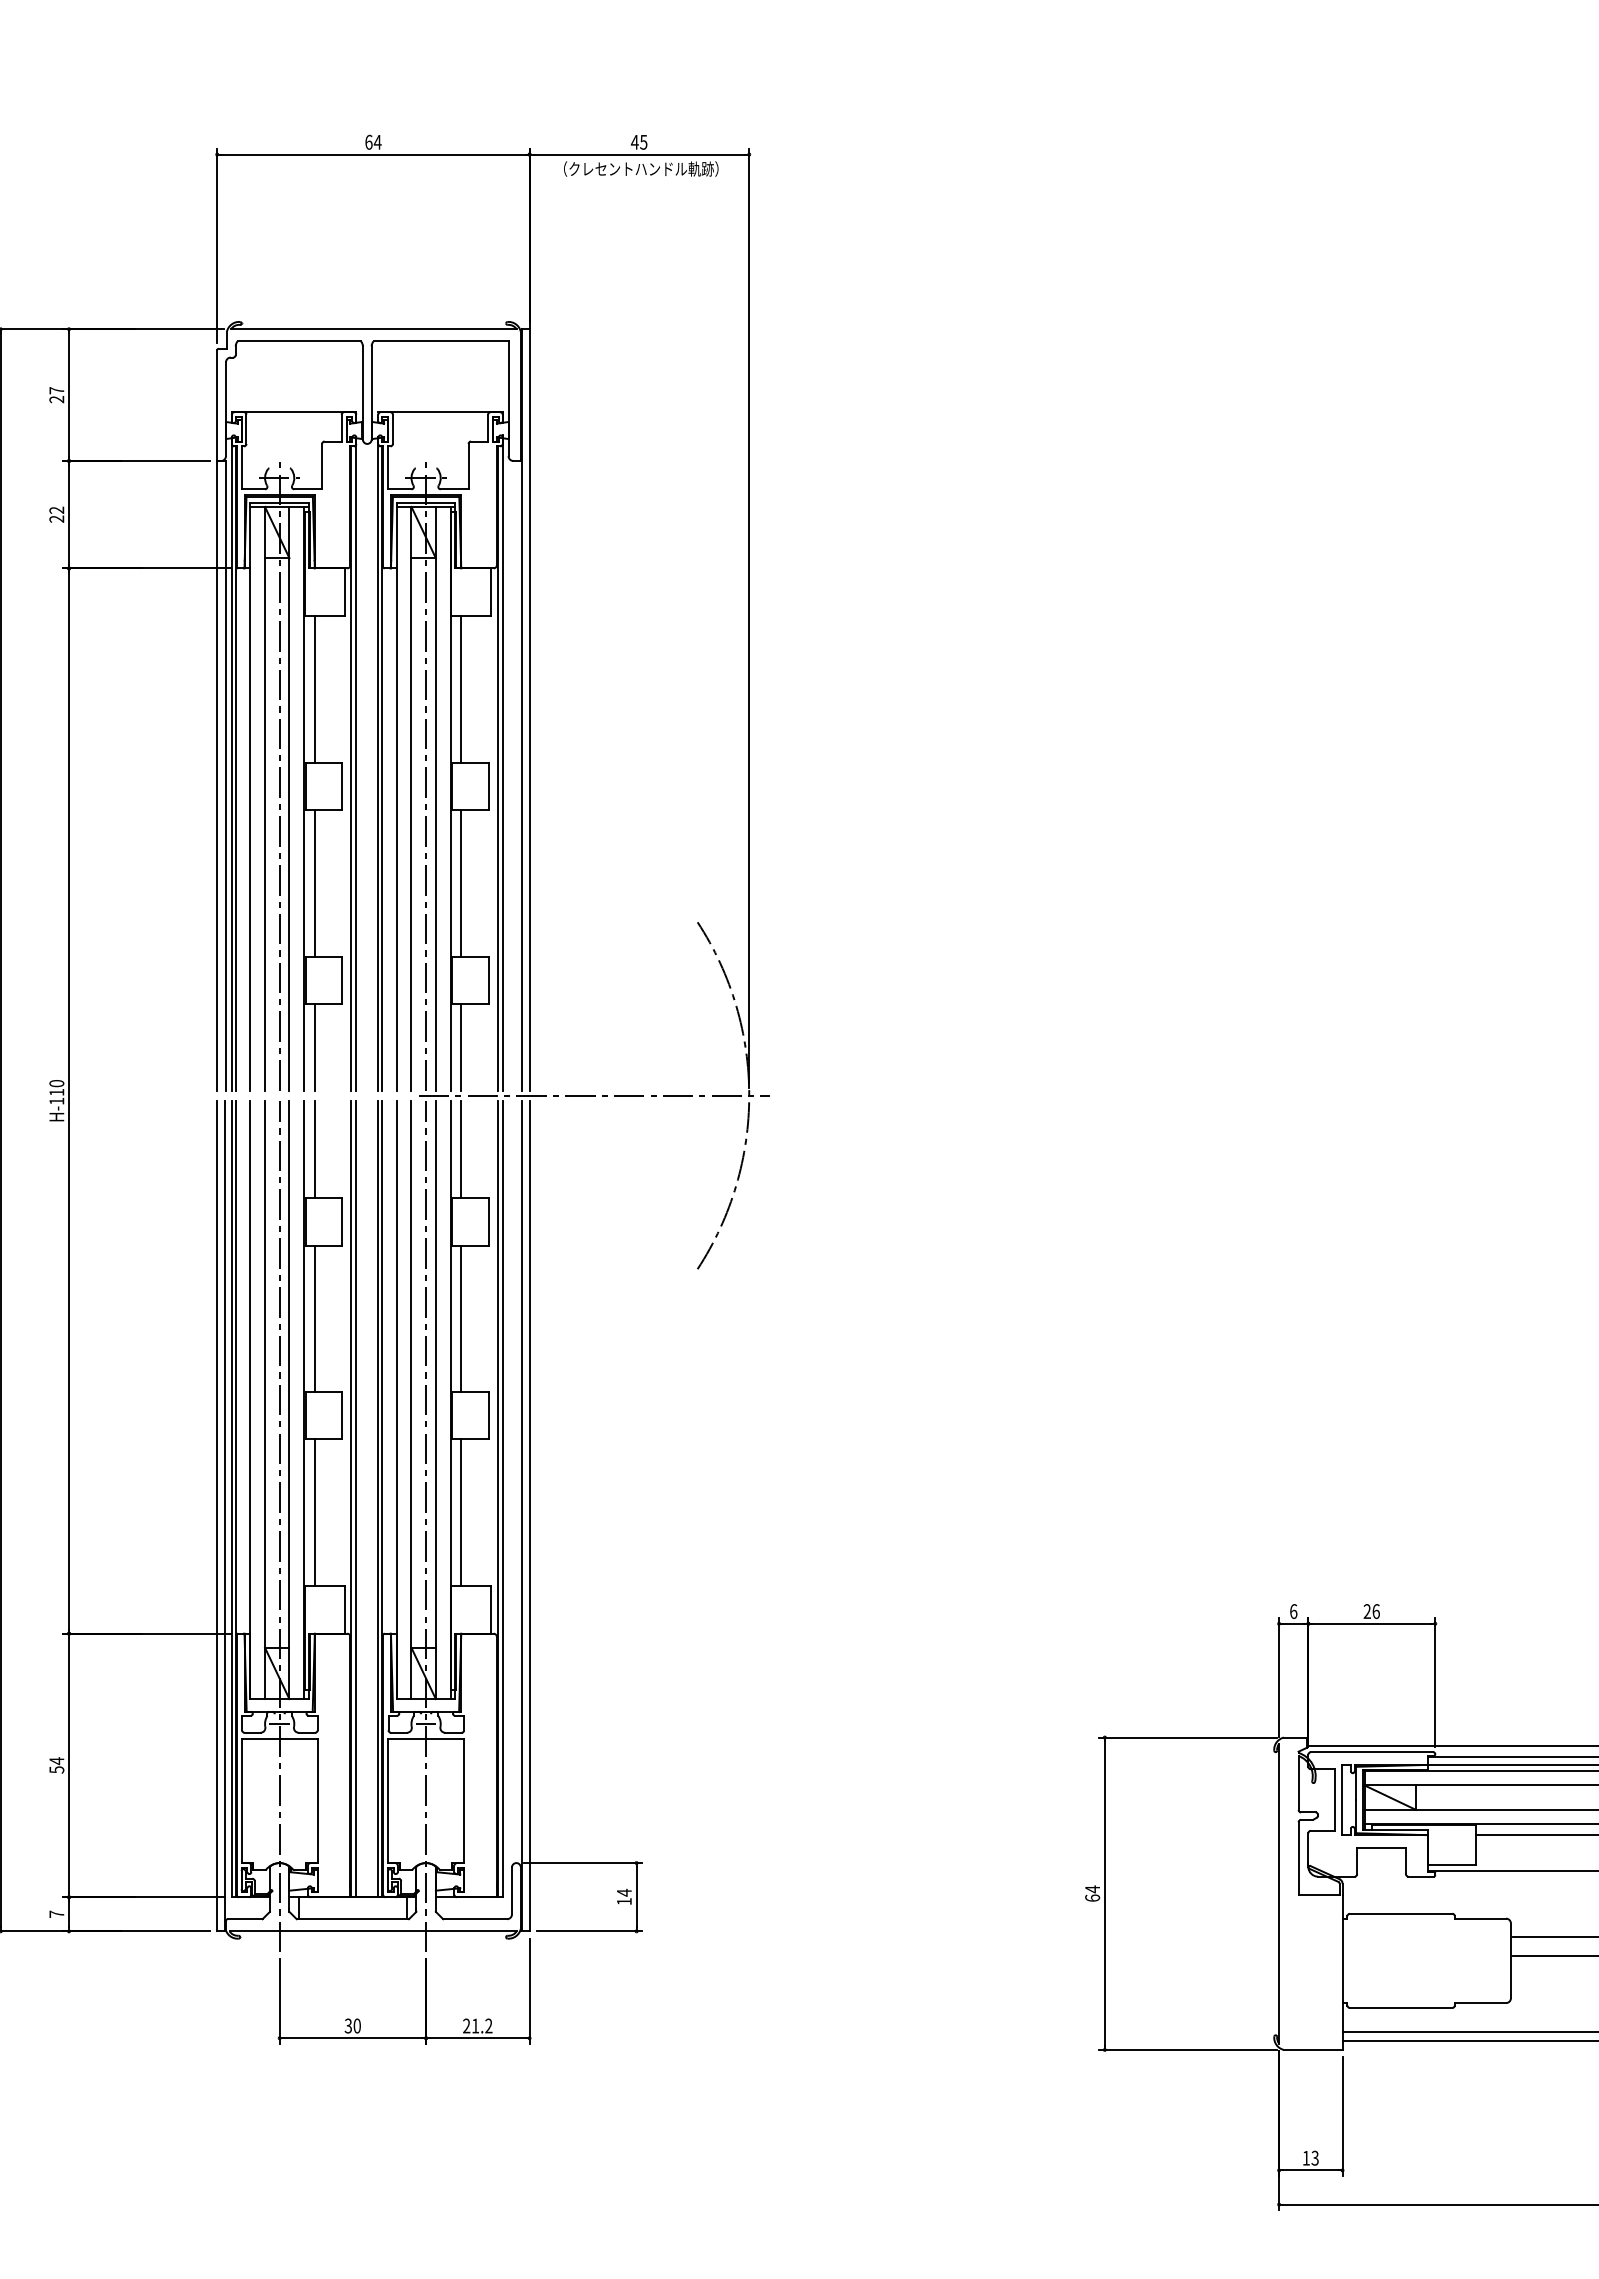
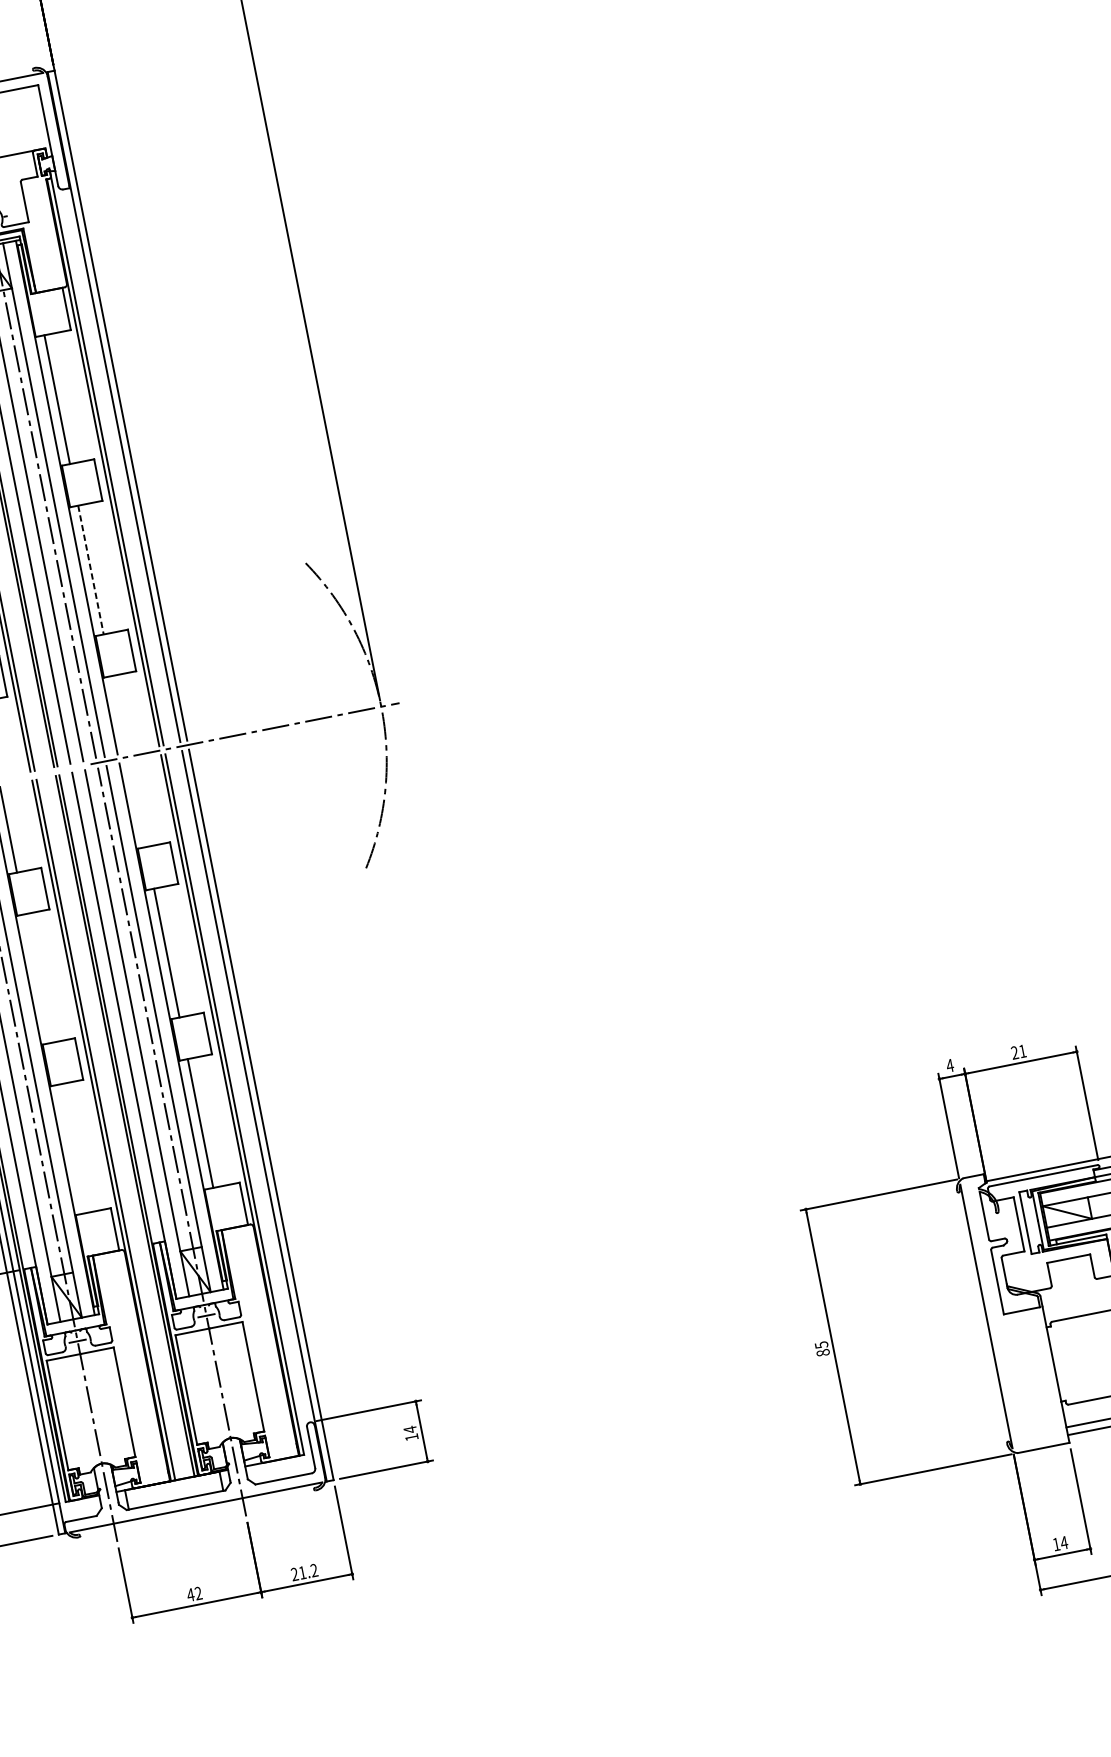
line: (461, 883) -> (91, 570), solid -> dashed
line: (461, 1046) -> (119, 713), removed
line: (461, 1149) -> (137, 804), removed
line: (314, 1318) -> (37, 978), removed
line: (314, 1512) -> (71, 1149), removed
text: (1293, 1611) -> (949, 1065), 6 -> 4
text: (1375, 1611) -> (1022, 1051), 26 -> 21
text: (1092, 1893) -> (822, 1348), 64 -> 85
text: (352, 2025) -> (194, 1593), 30 -> 42
text: (1315, 2157) -> (1064, 1542), 13 -> 14

